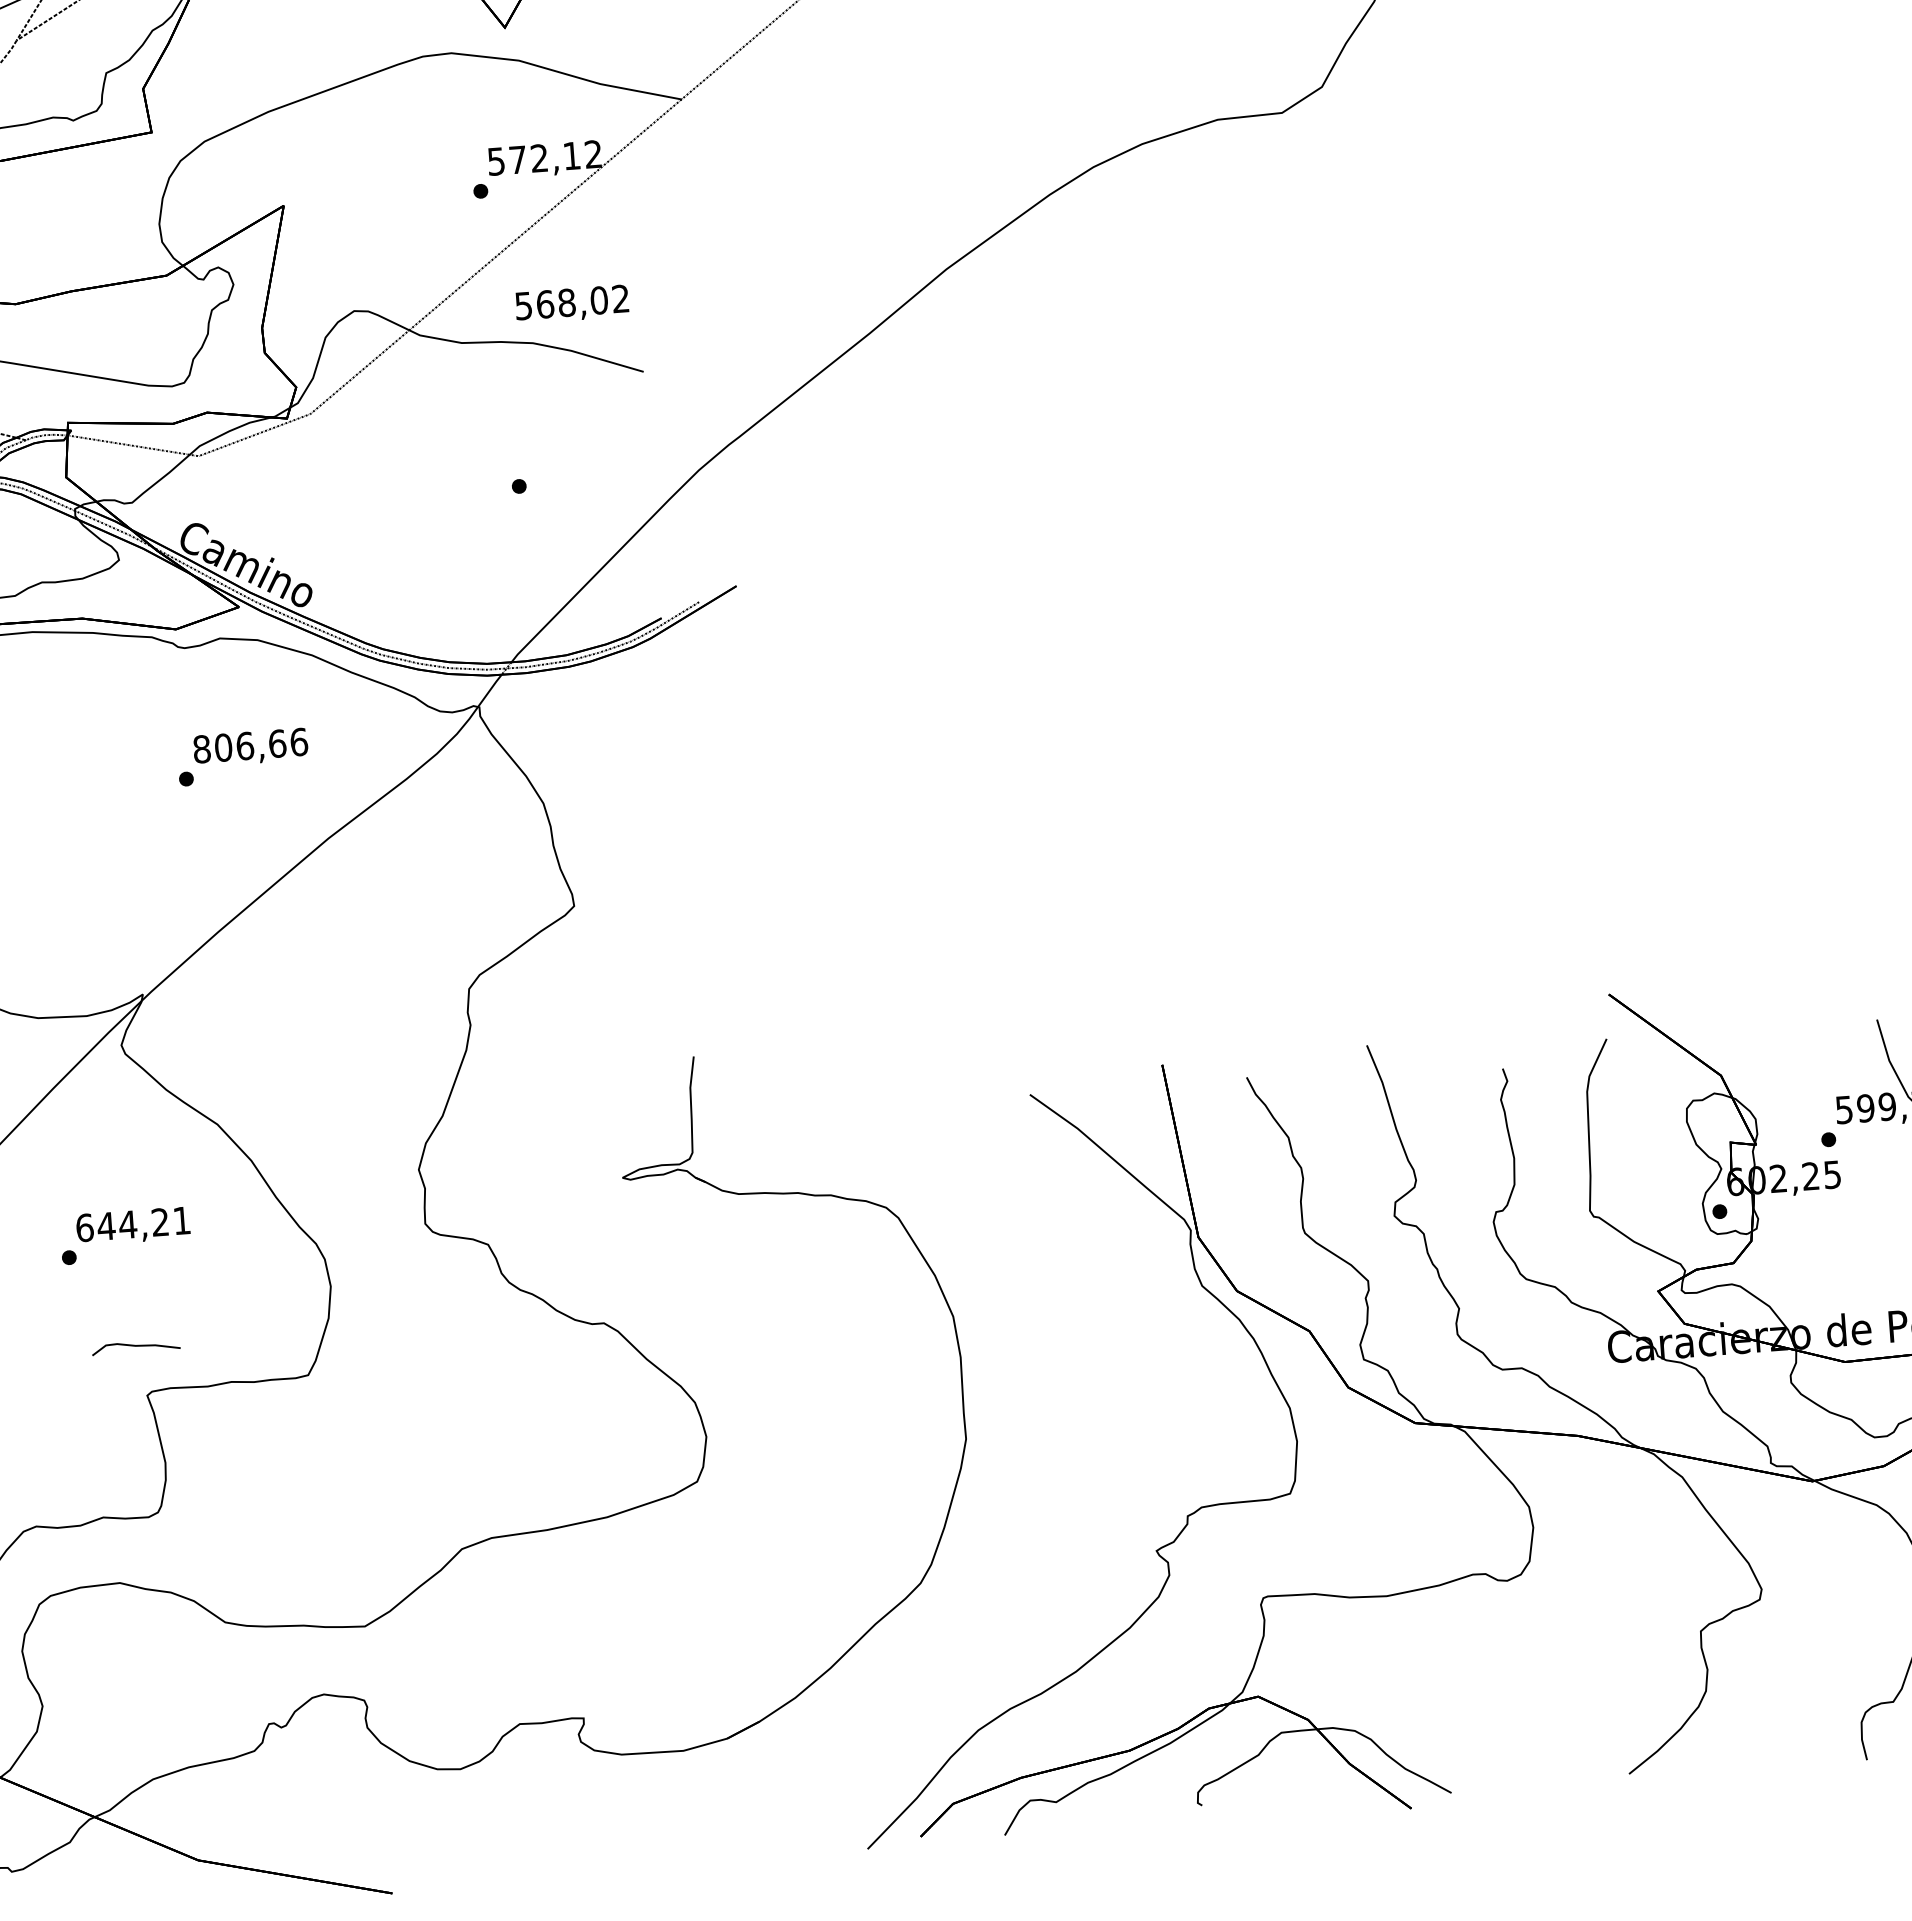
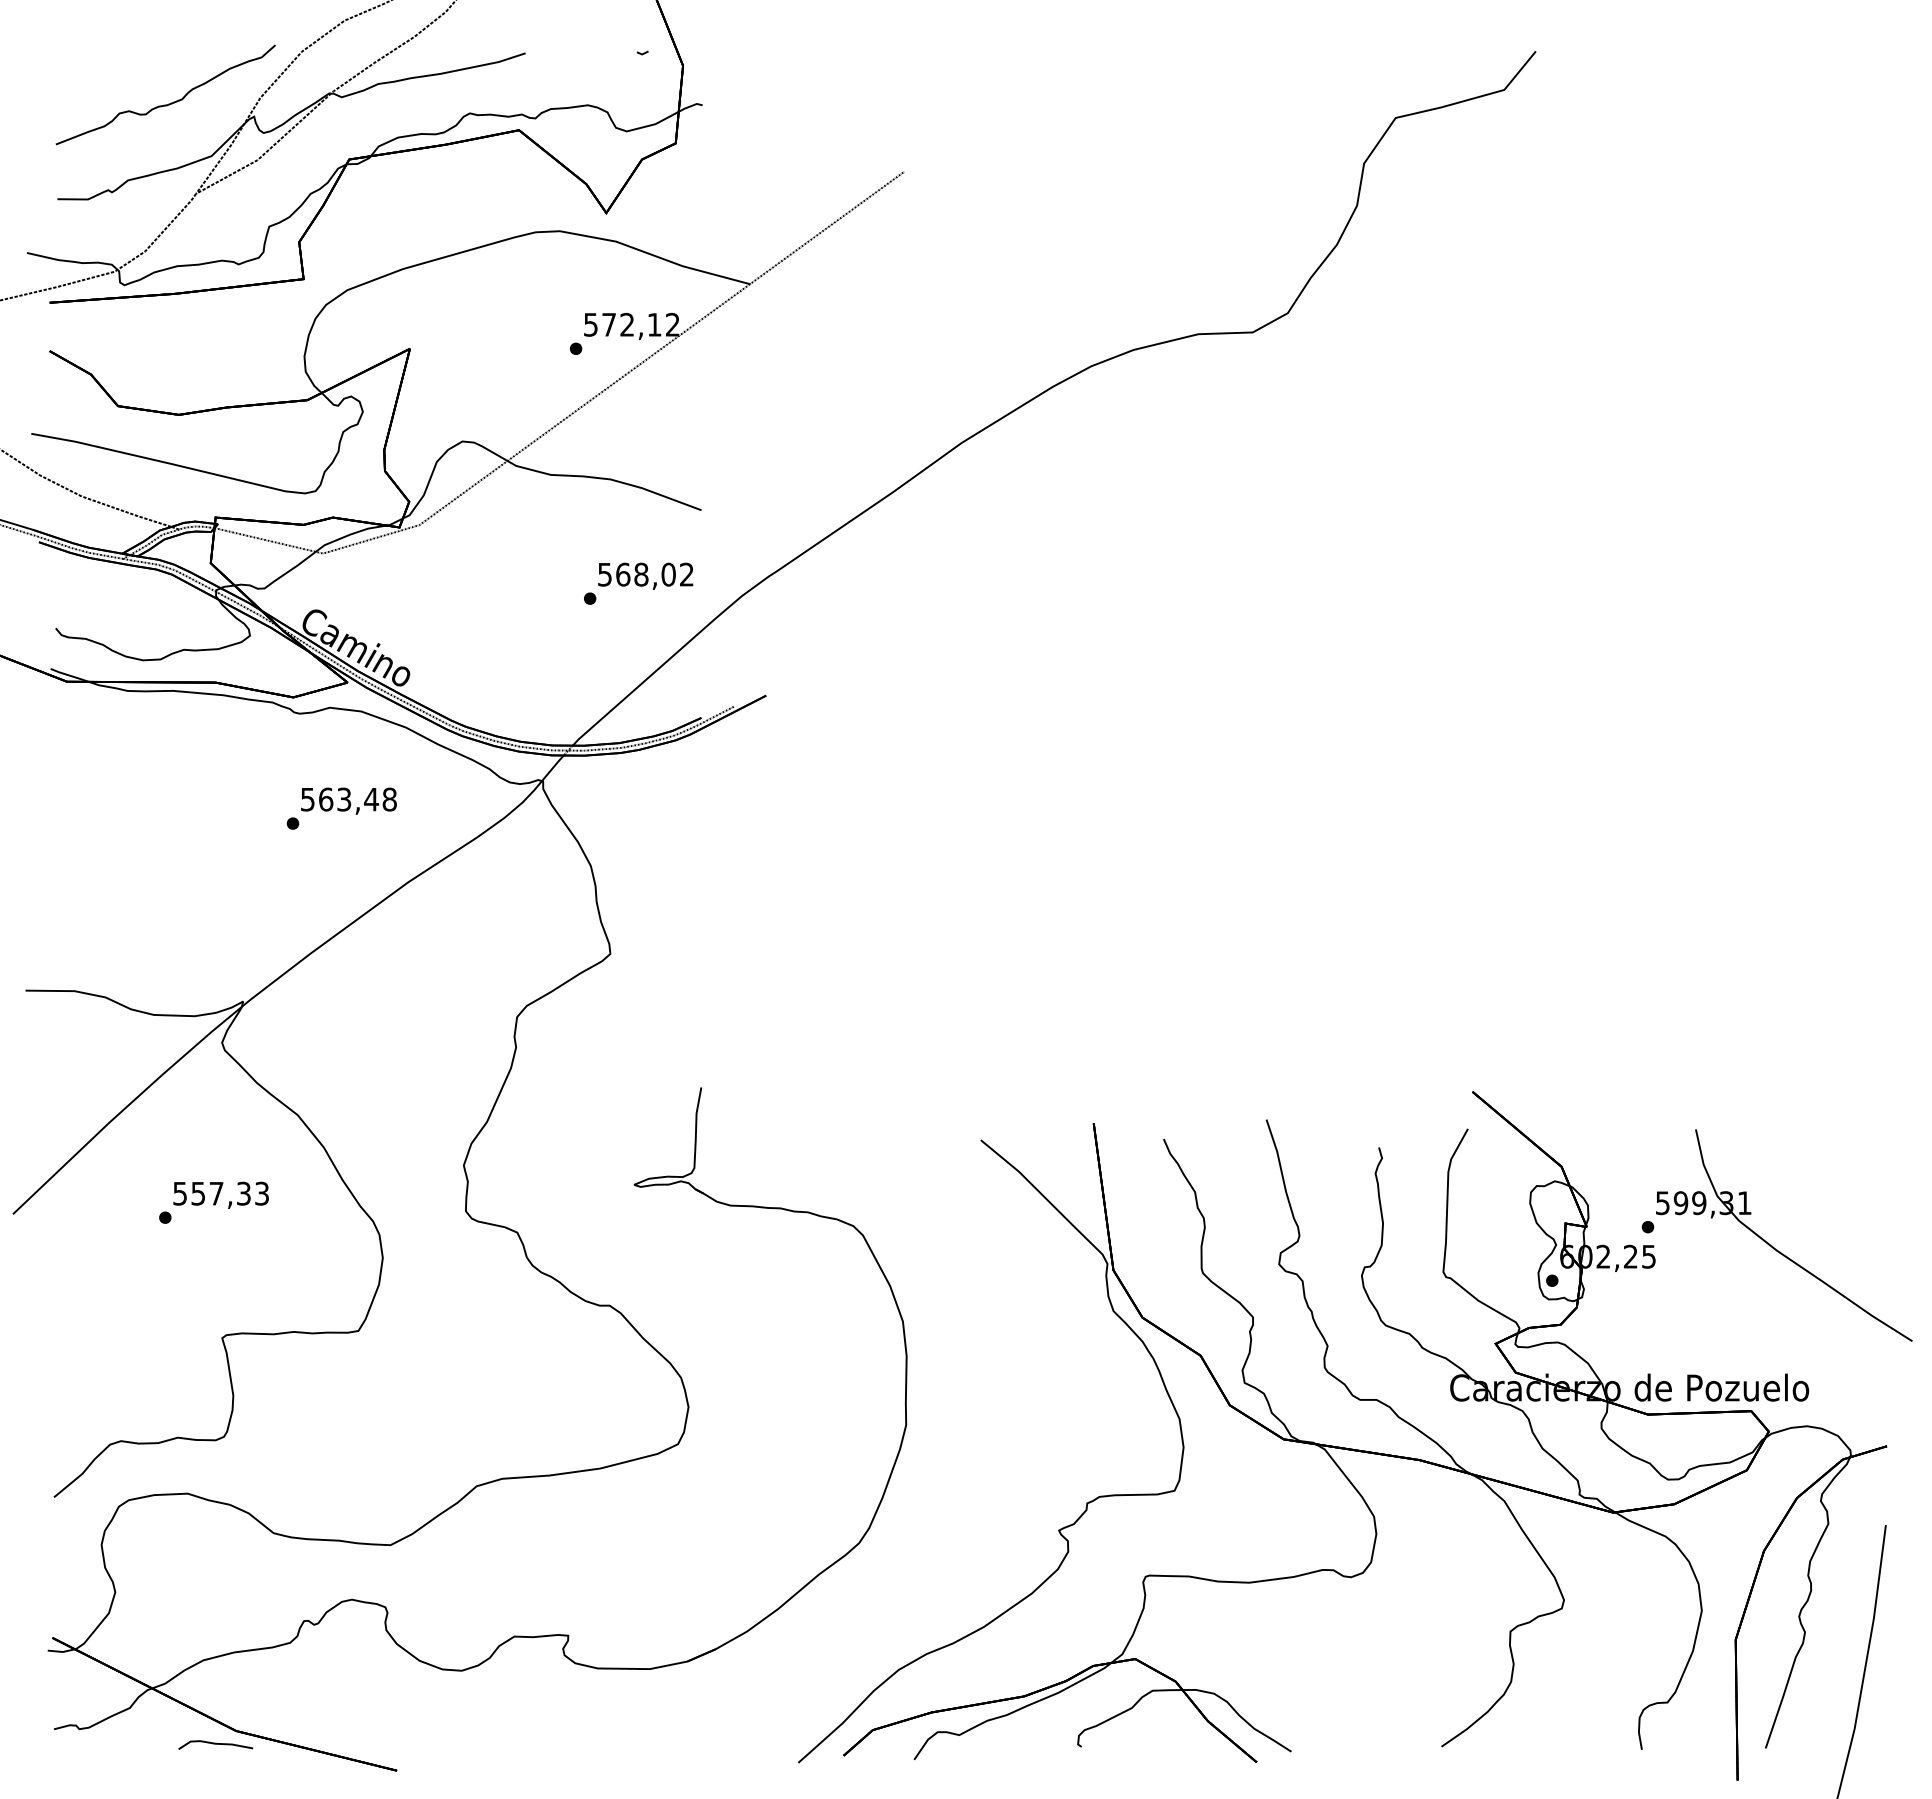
text: (571, 303) -> (645, 575), moved
text: (250, 745) -> (348, 799), 806,66 -> 563,48
text: (132, 1224) -> (220, 1193), 644,21 -> 557,33
curve: (135, 1346) -> (215, 1744), moved

